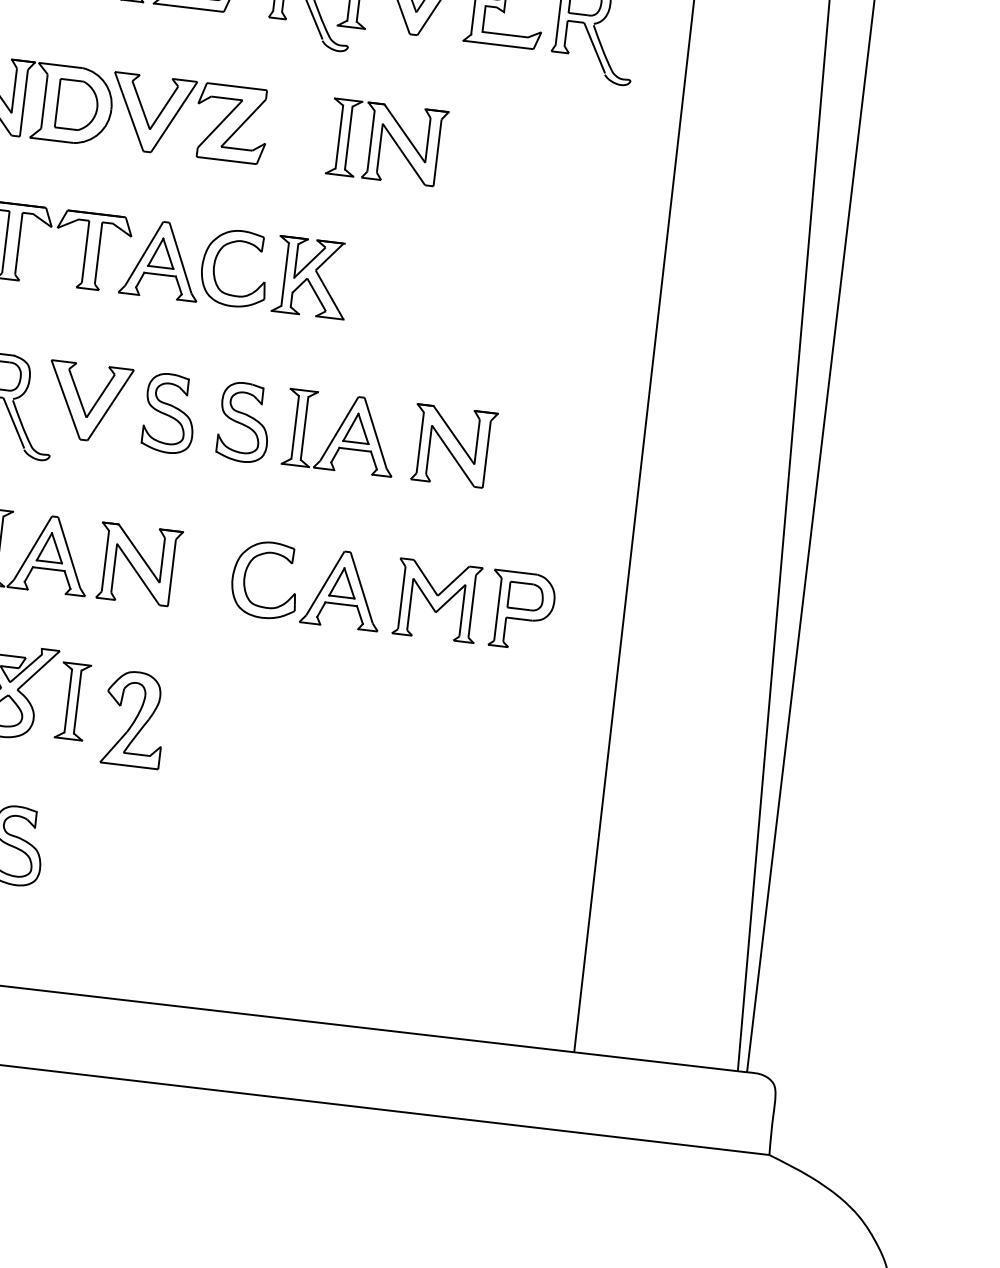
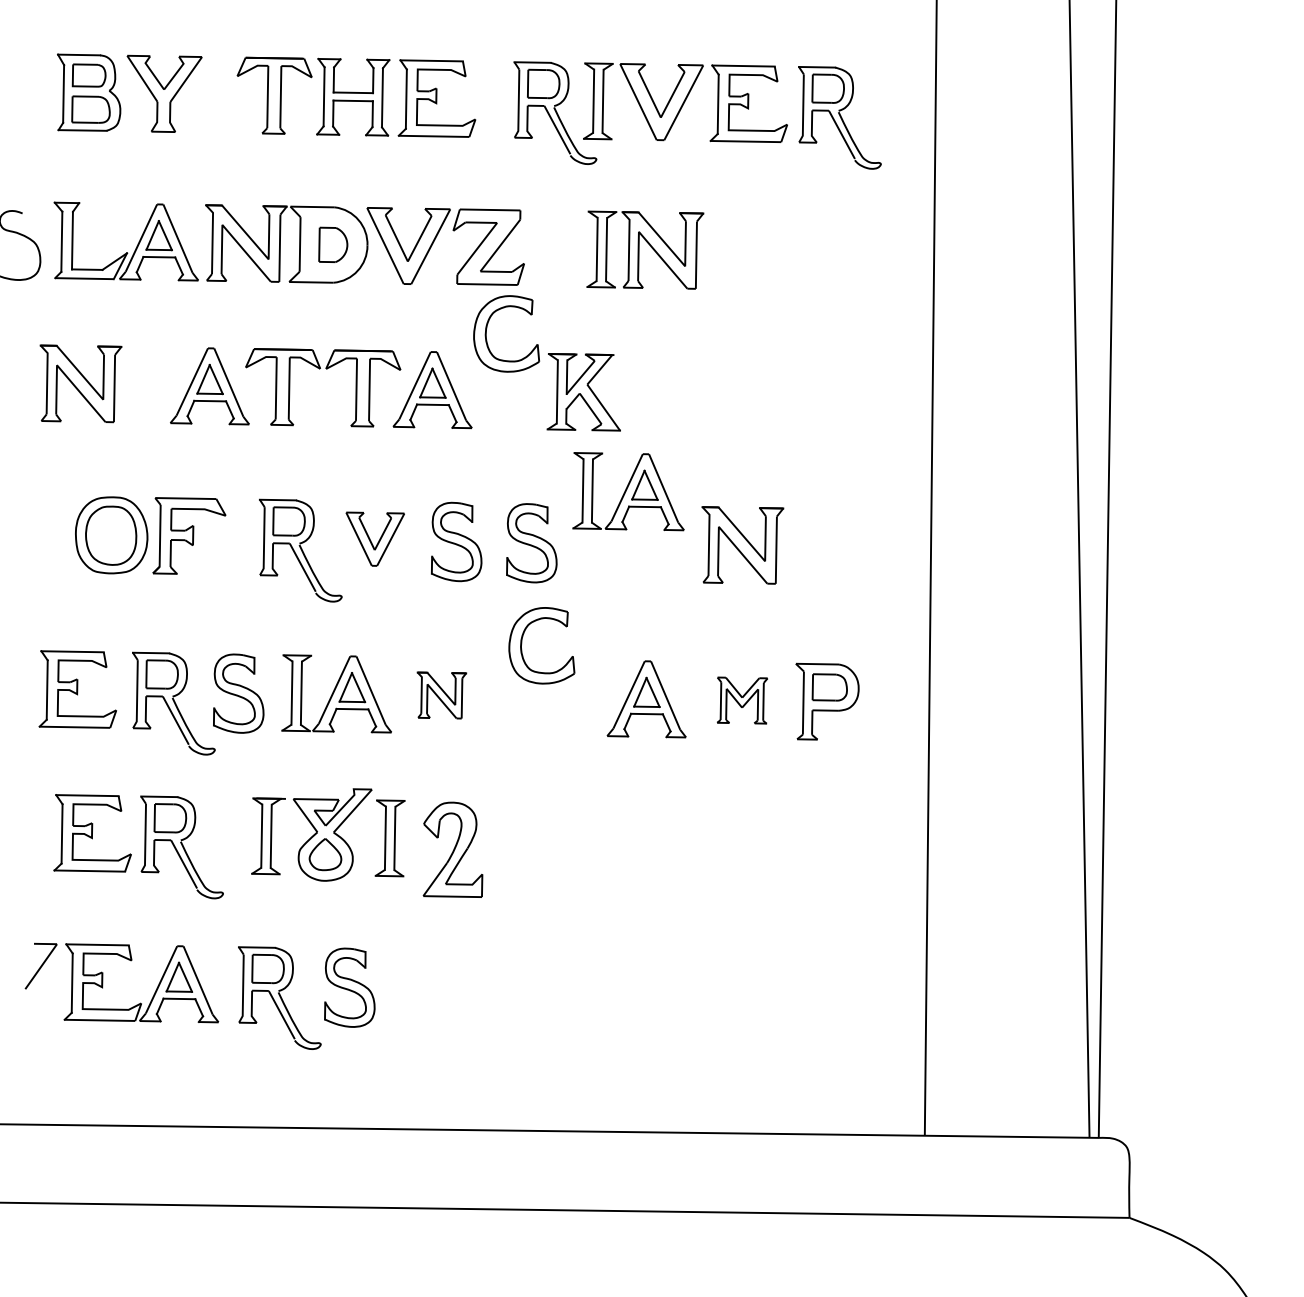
part: (77, 104) -> (333, 244), size x0.7
part: (216, 261) -> (487, 328), moved
part: (89, 402) -> (375, 539), size x0.7
part: (340, 432) -> (628, 491), moved
part: (138, 564) -> (441, 695), size x0.6
part: (246, 575) -> (522, 643), moved
part: (437, 600) -> (742, 700), size x0.6

